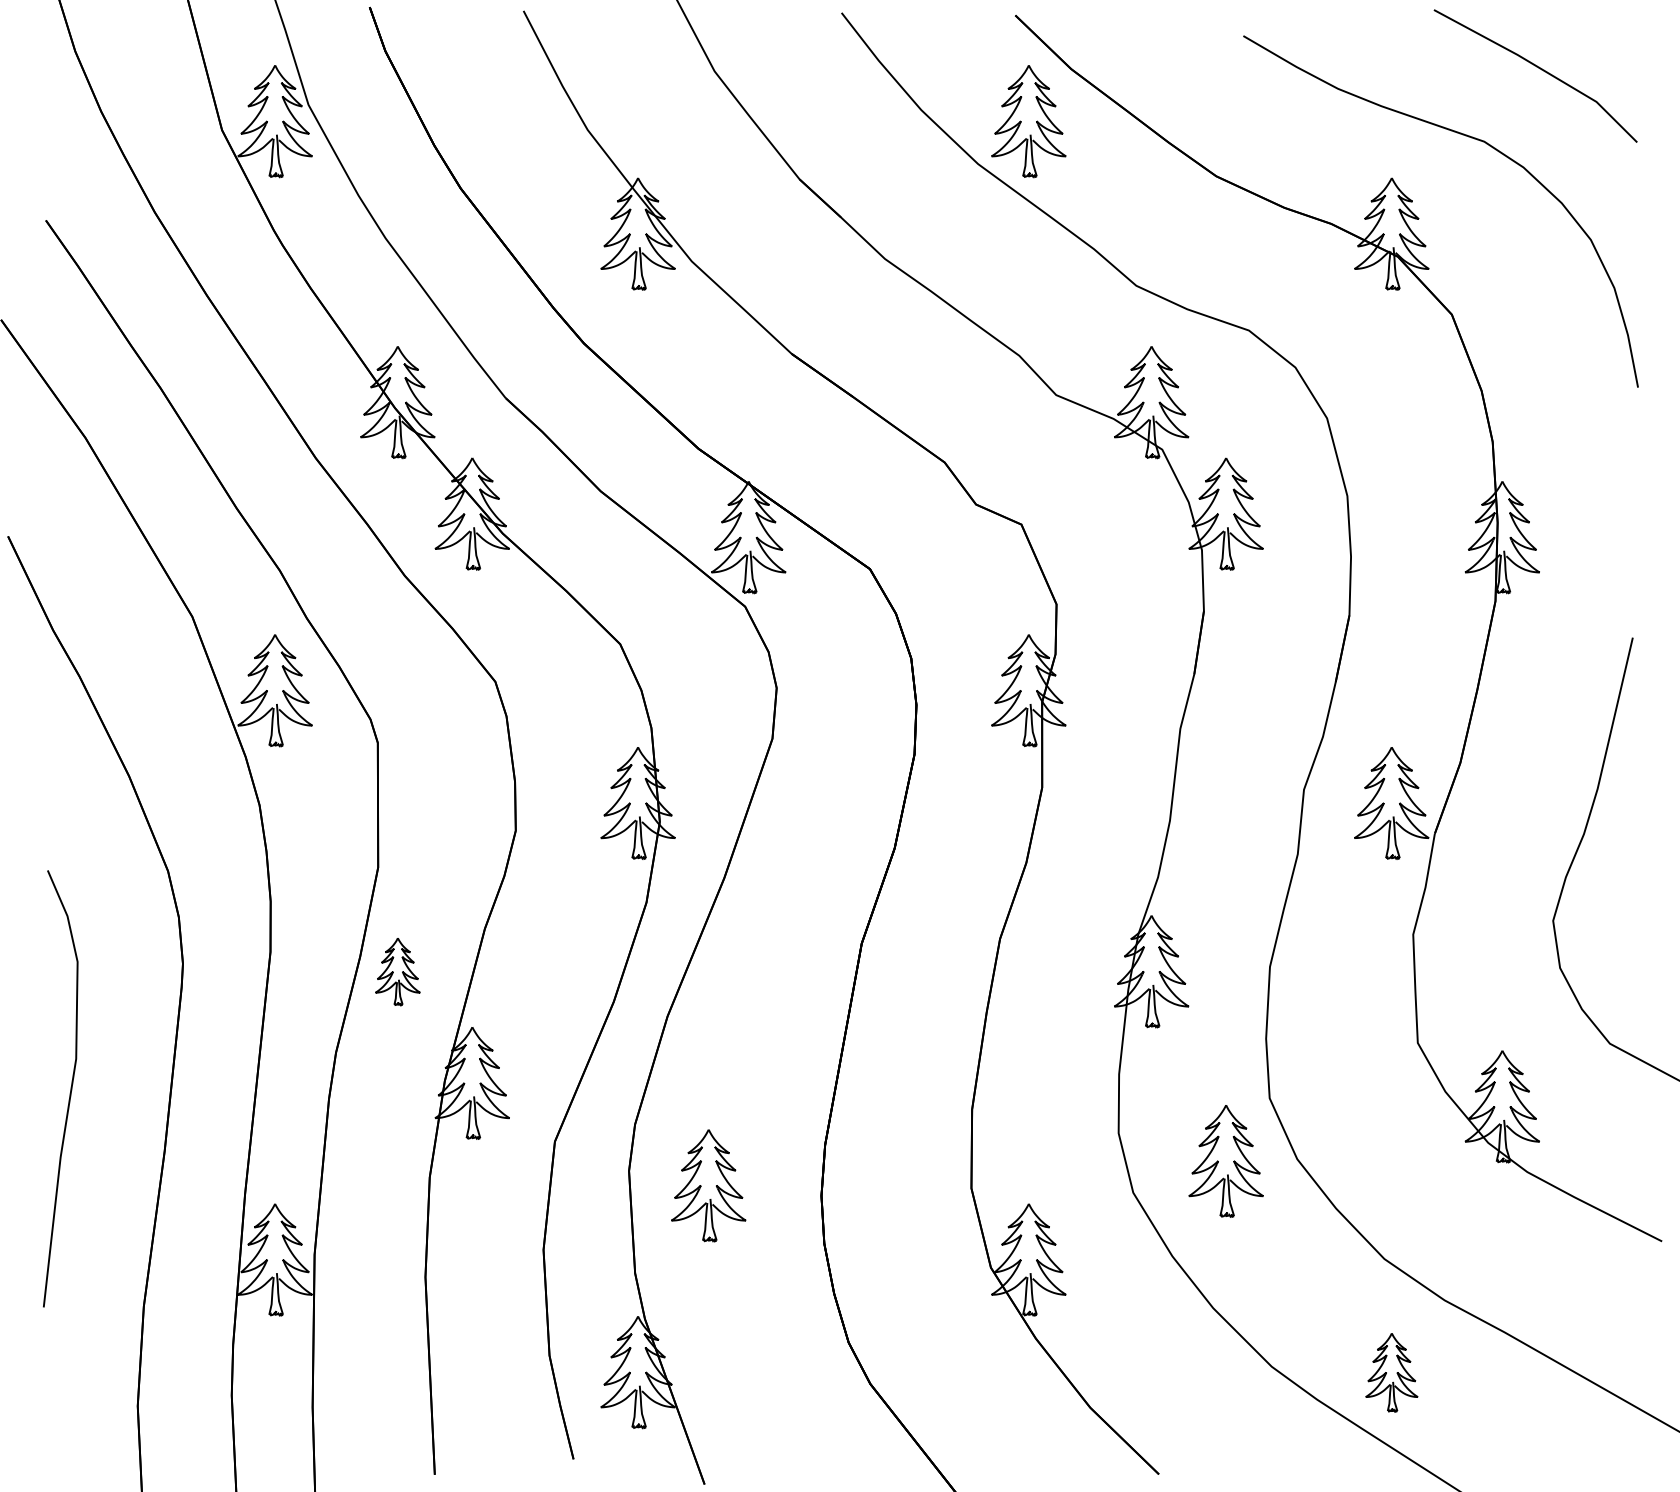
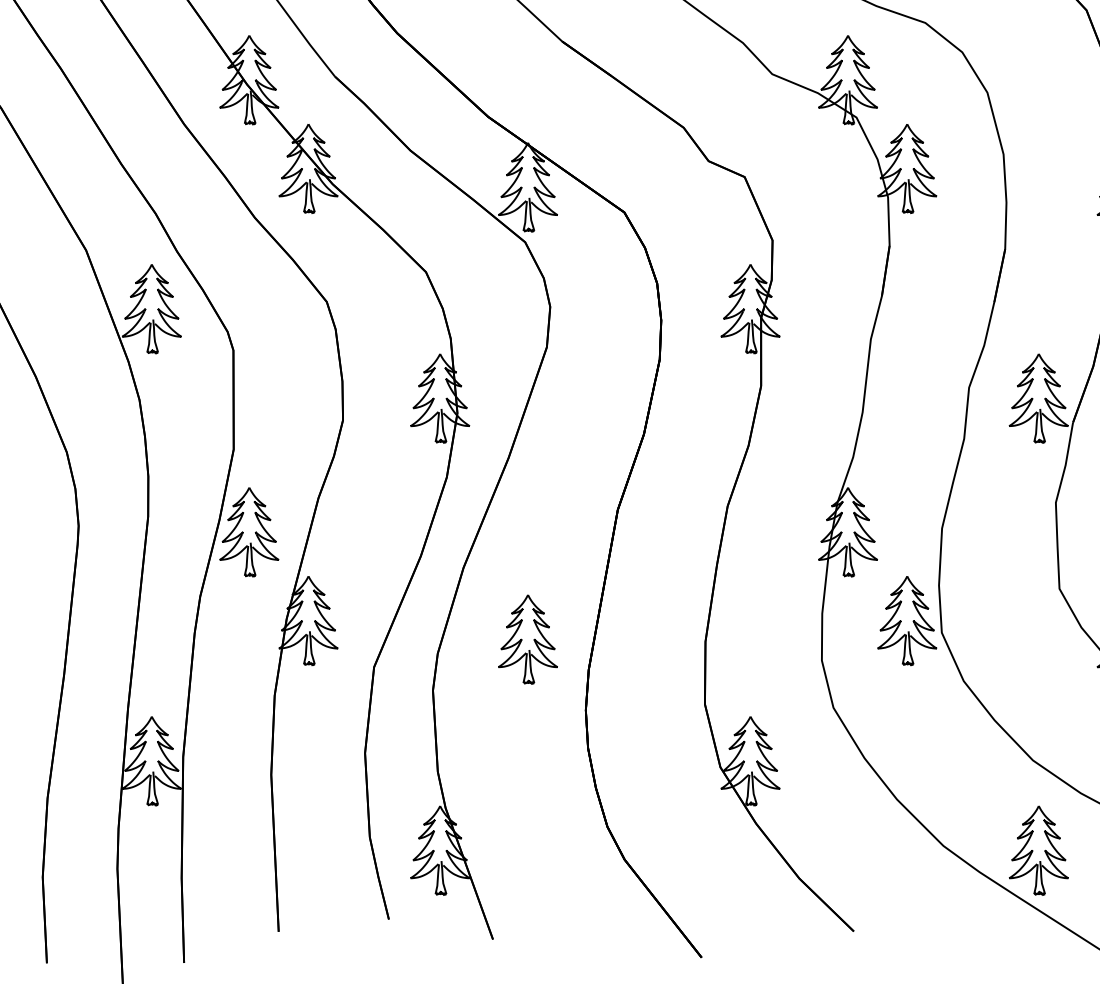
part: (397, 971) -> (249, 532), size x1.67
part: (1225, 1161) -> (906, 621), moved
part: (708, 1185) -> (527, 639), moved
part: (1391, 1372) -> (1038, 850), size x1.43

